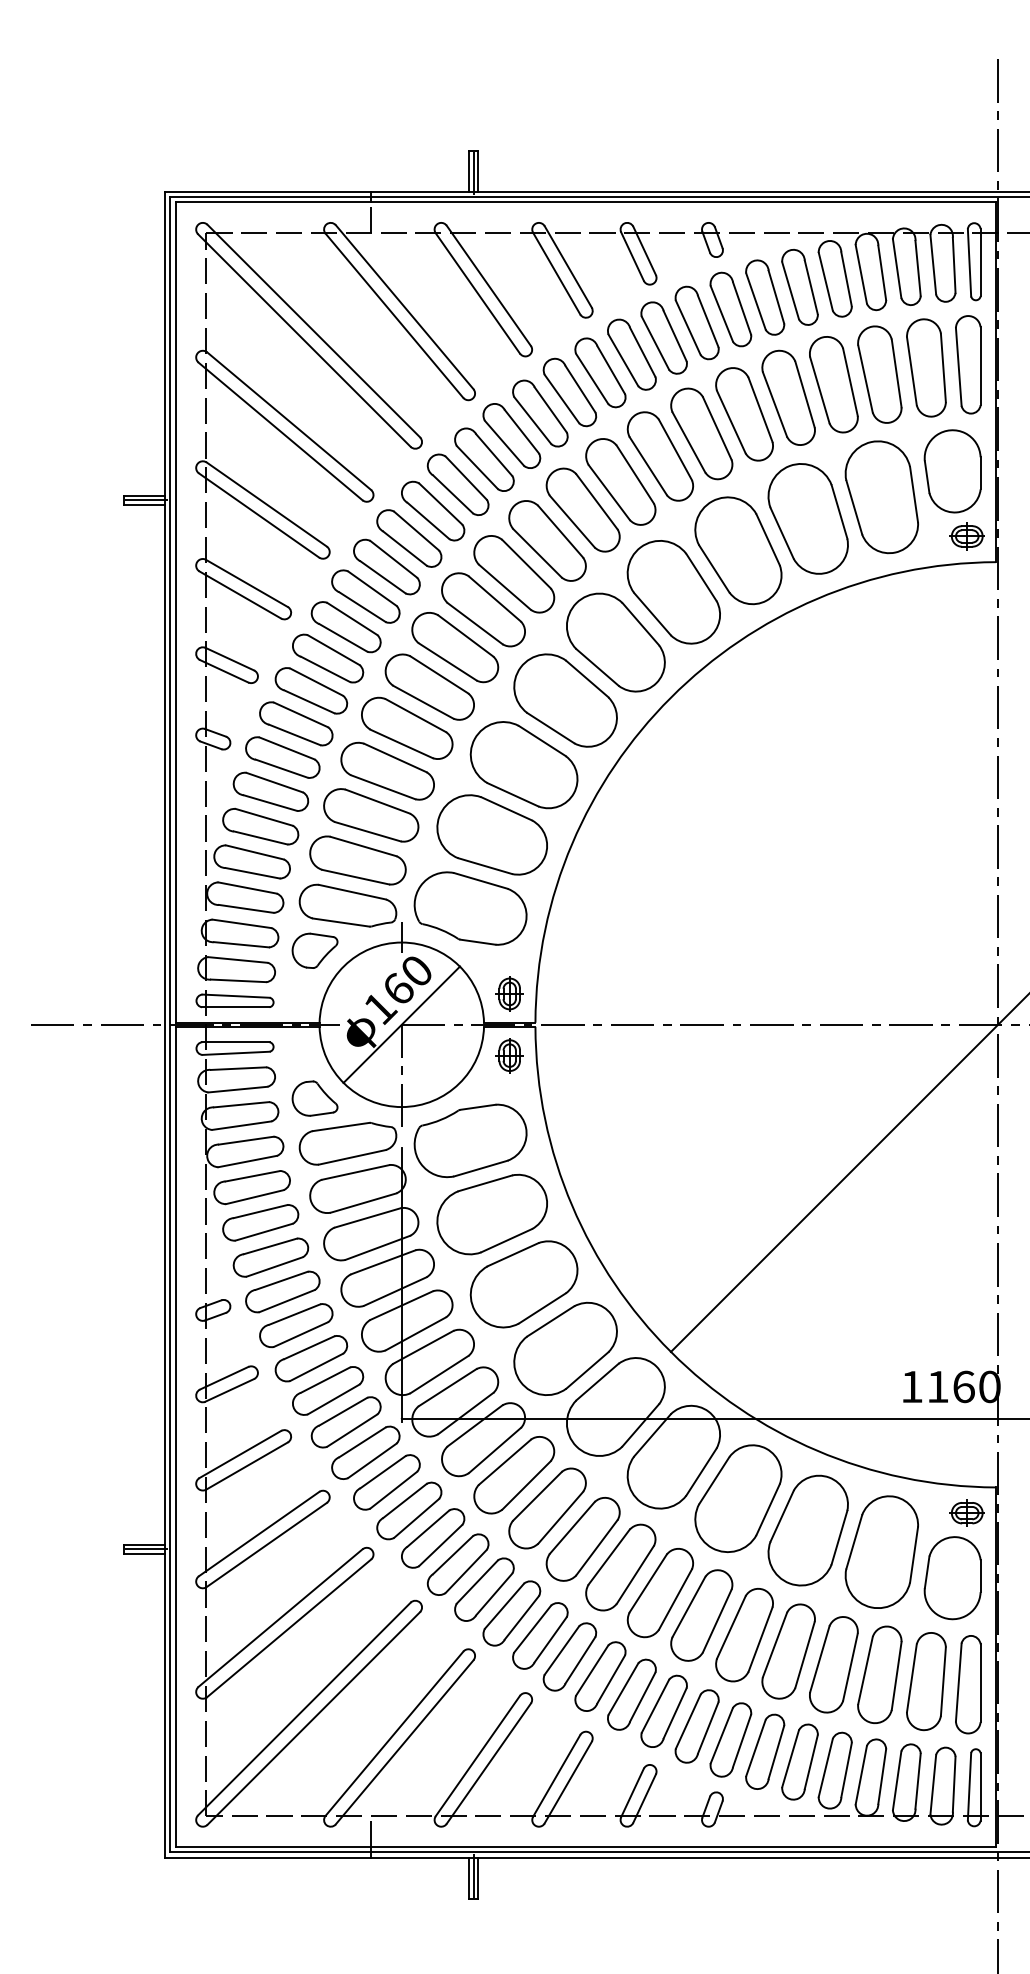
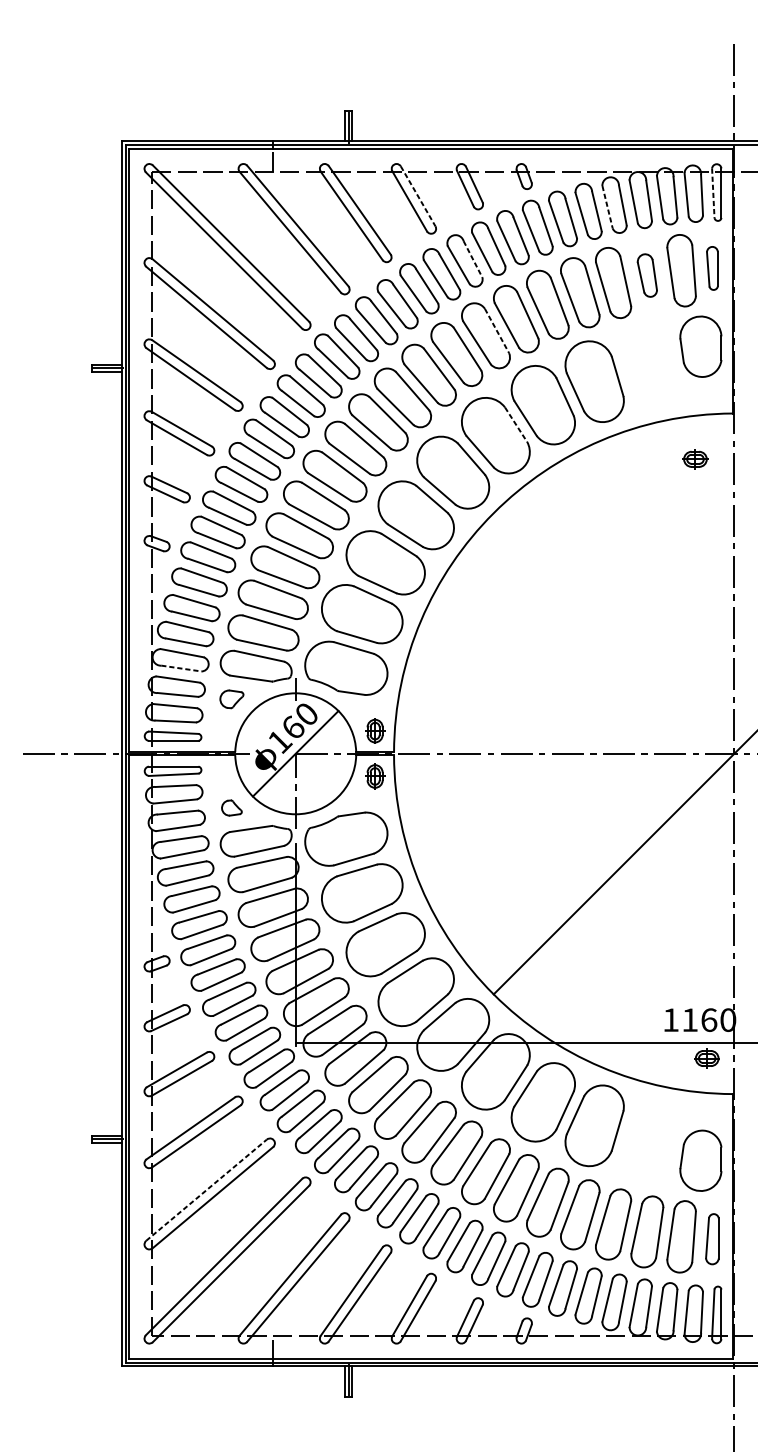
line: (969, 262) -> (713, 193), solid -> dashed
line: (568, 267) -> (418, 196), solid -> dashed
line: (825, 281) -> (607, 207), solid -> dashed
line: (642, 352) -> (472, 259), solid -> dashed
part: (968, 364) -> (712, 268), size x0.6
part: (879, 374) -> (647, 275), size x0.6
line: (675, 450) -> (497, 331), solid -> dashed
part: (881, 497) -> (648, 365), removed
part: (966, 536) -> (694, 459), moved
line: (701, 577) -> (516, 424), solid -> dashed
line: (246, 908) -> (181, 668), solid -> dashed
part: (314, 950) -> (231, 699), size x0.7
part: (314, 1098) -> (231, 808), size x0.6
part: (966, 1512) -> (706, 1058), moved
part: (881, 1551) -> (648, 1141), removed
line: (280, 1617) -> (206, 1189), solid -> dashed
part: (968, 1684) -> (712, 1239), size x0.7

